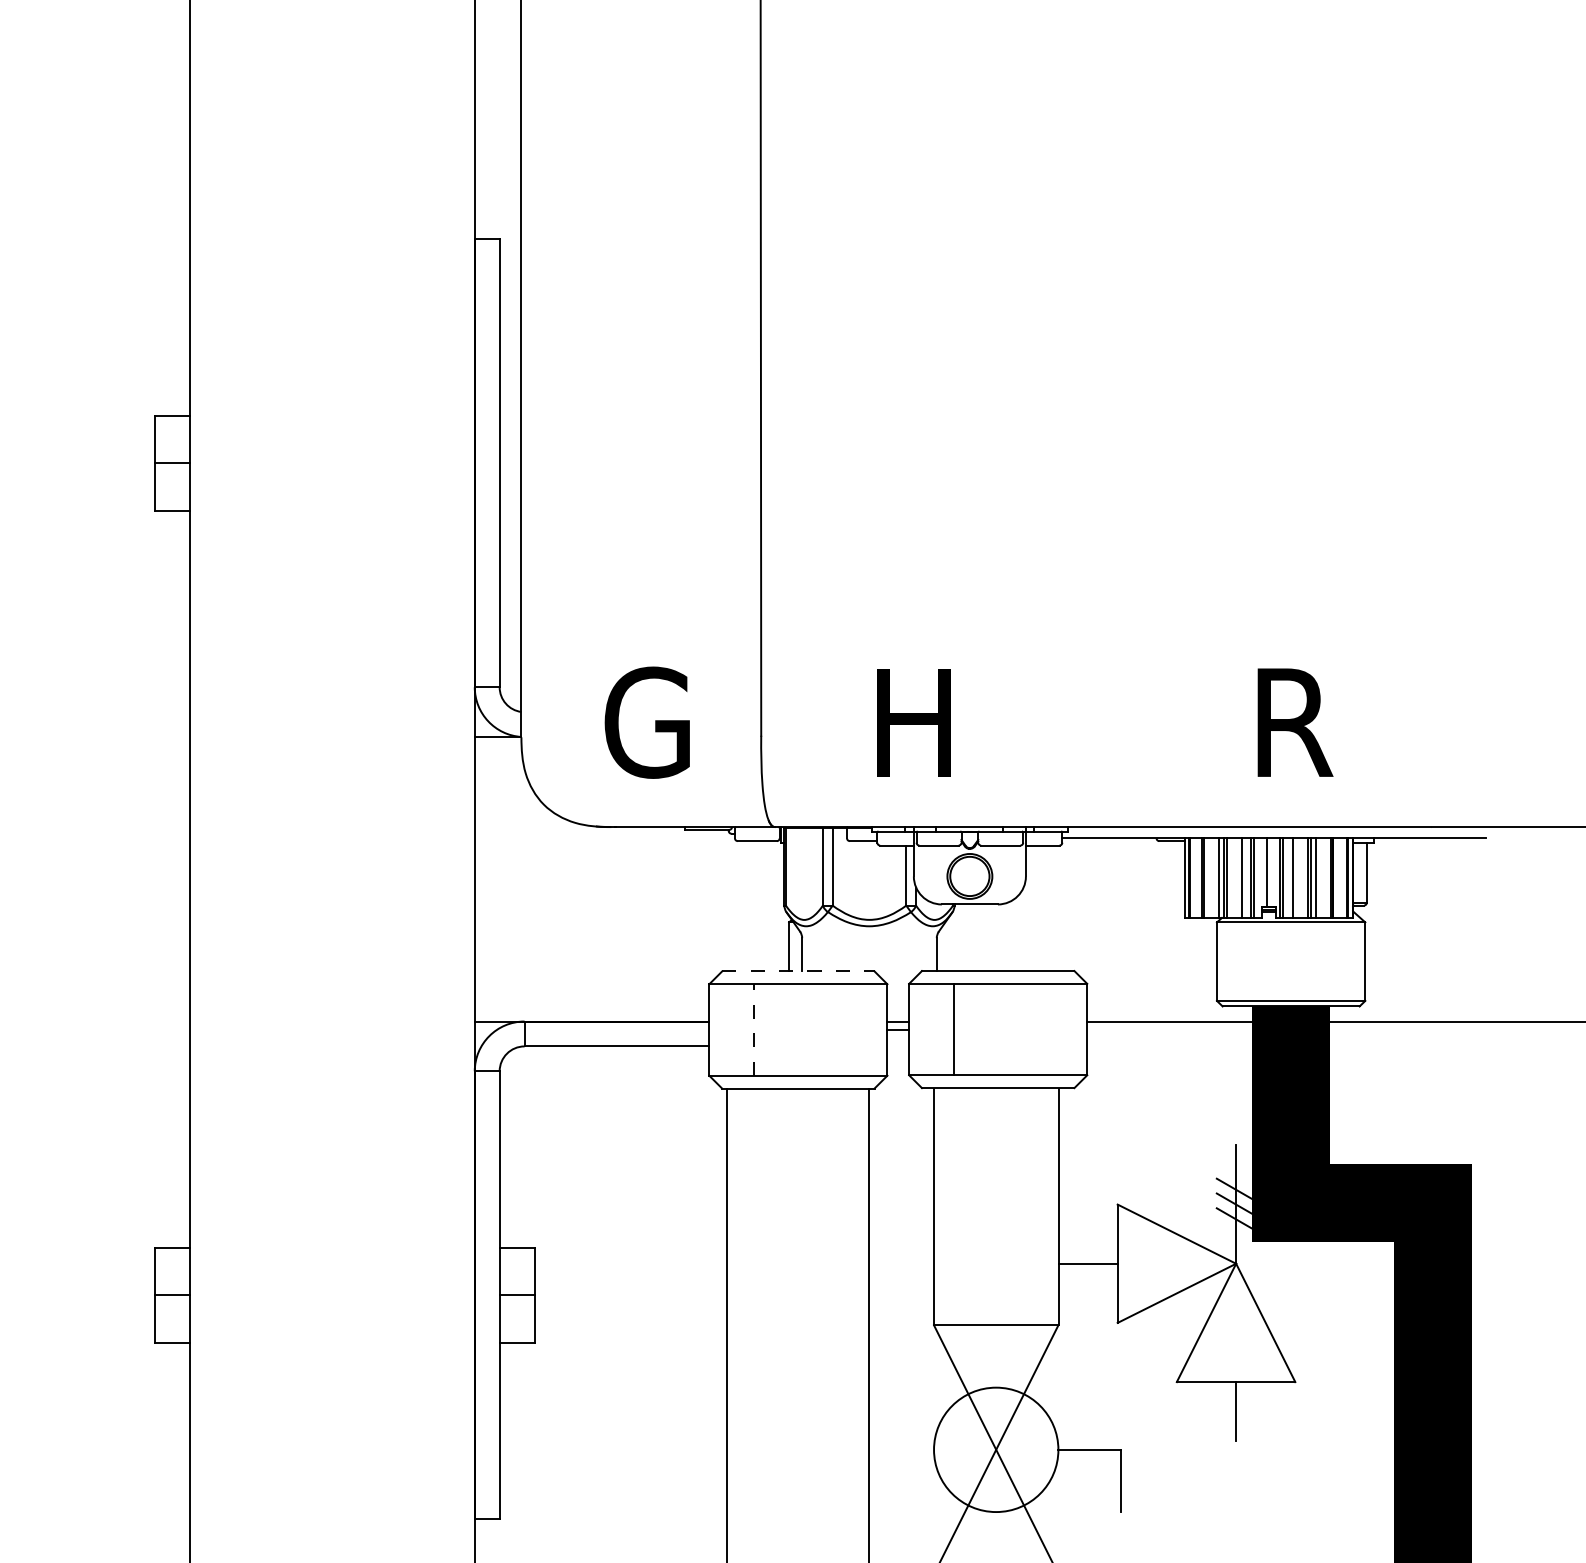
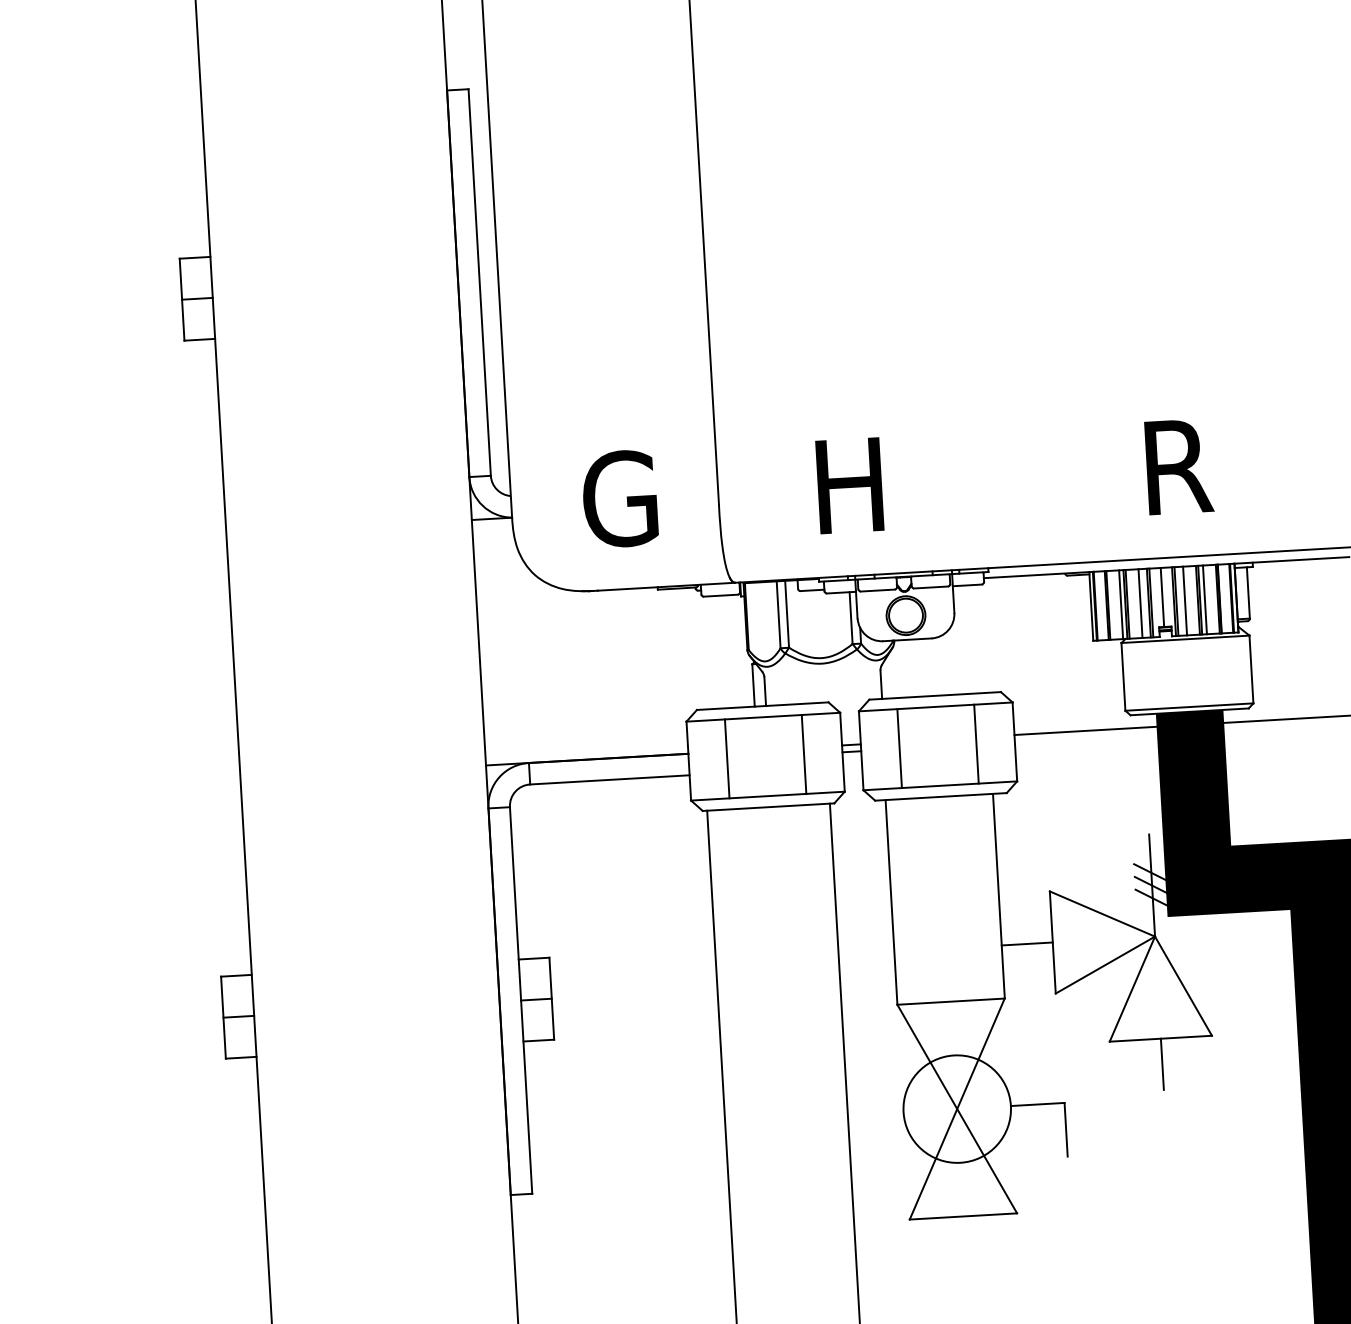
line: (798, 971) -> (762, 706), dashed -> solid
line: (753, 1029) -> (726, 758), dashed -> solid
line: (842, 1029) -> (803, 754), added
line: (1042, 1029) -> (976, 744), added

